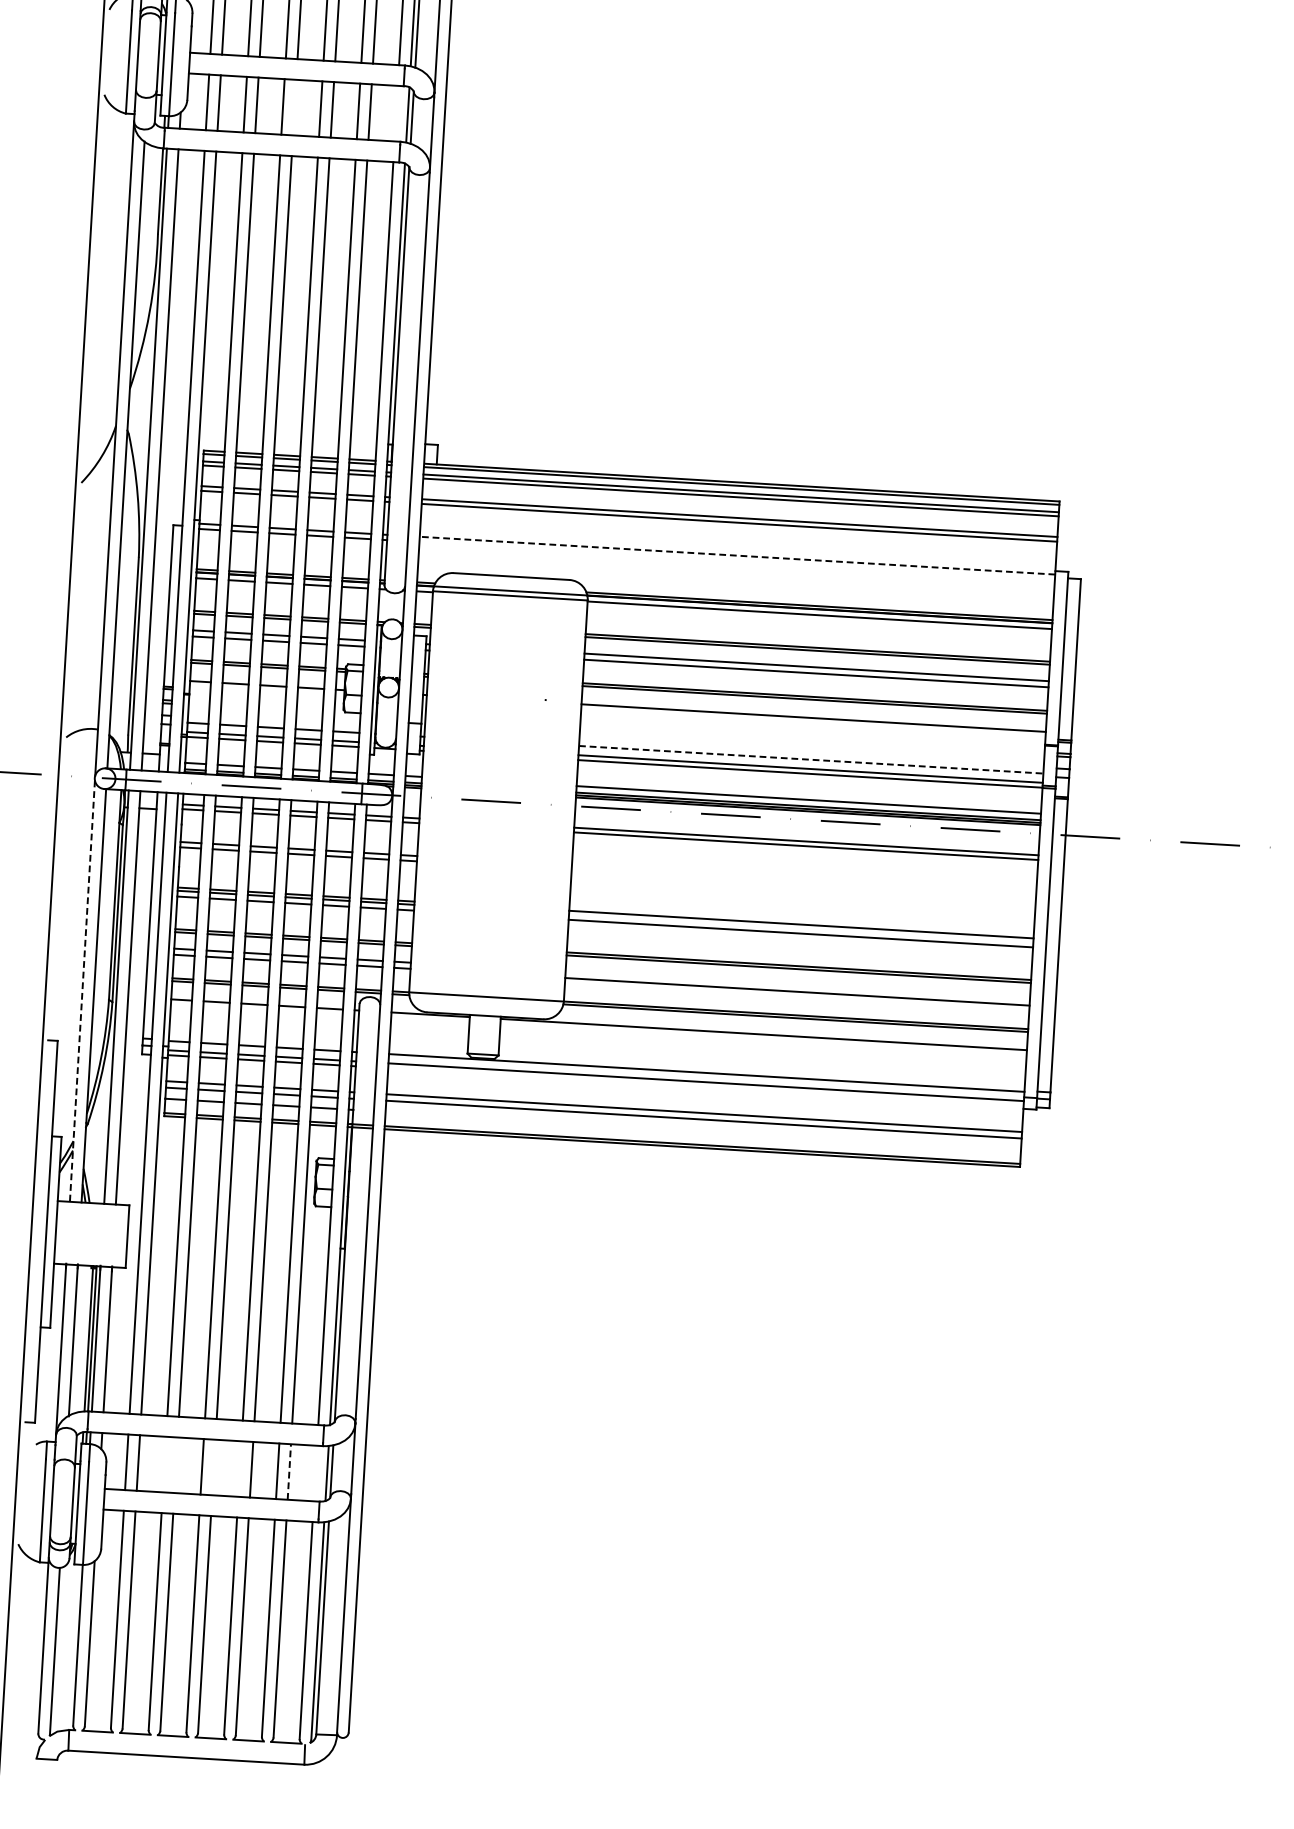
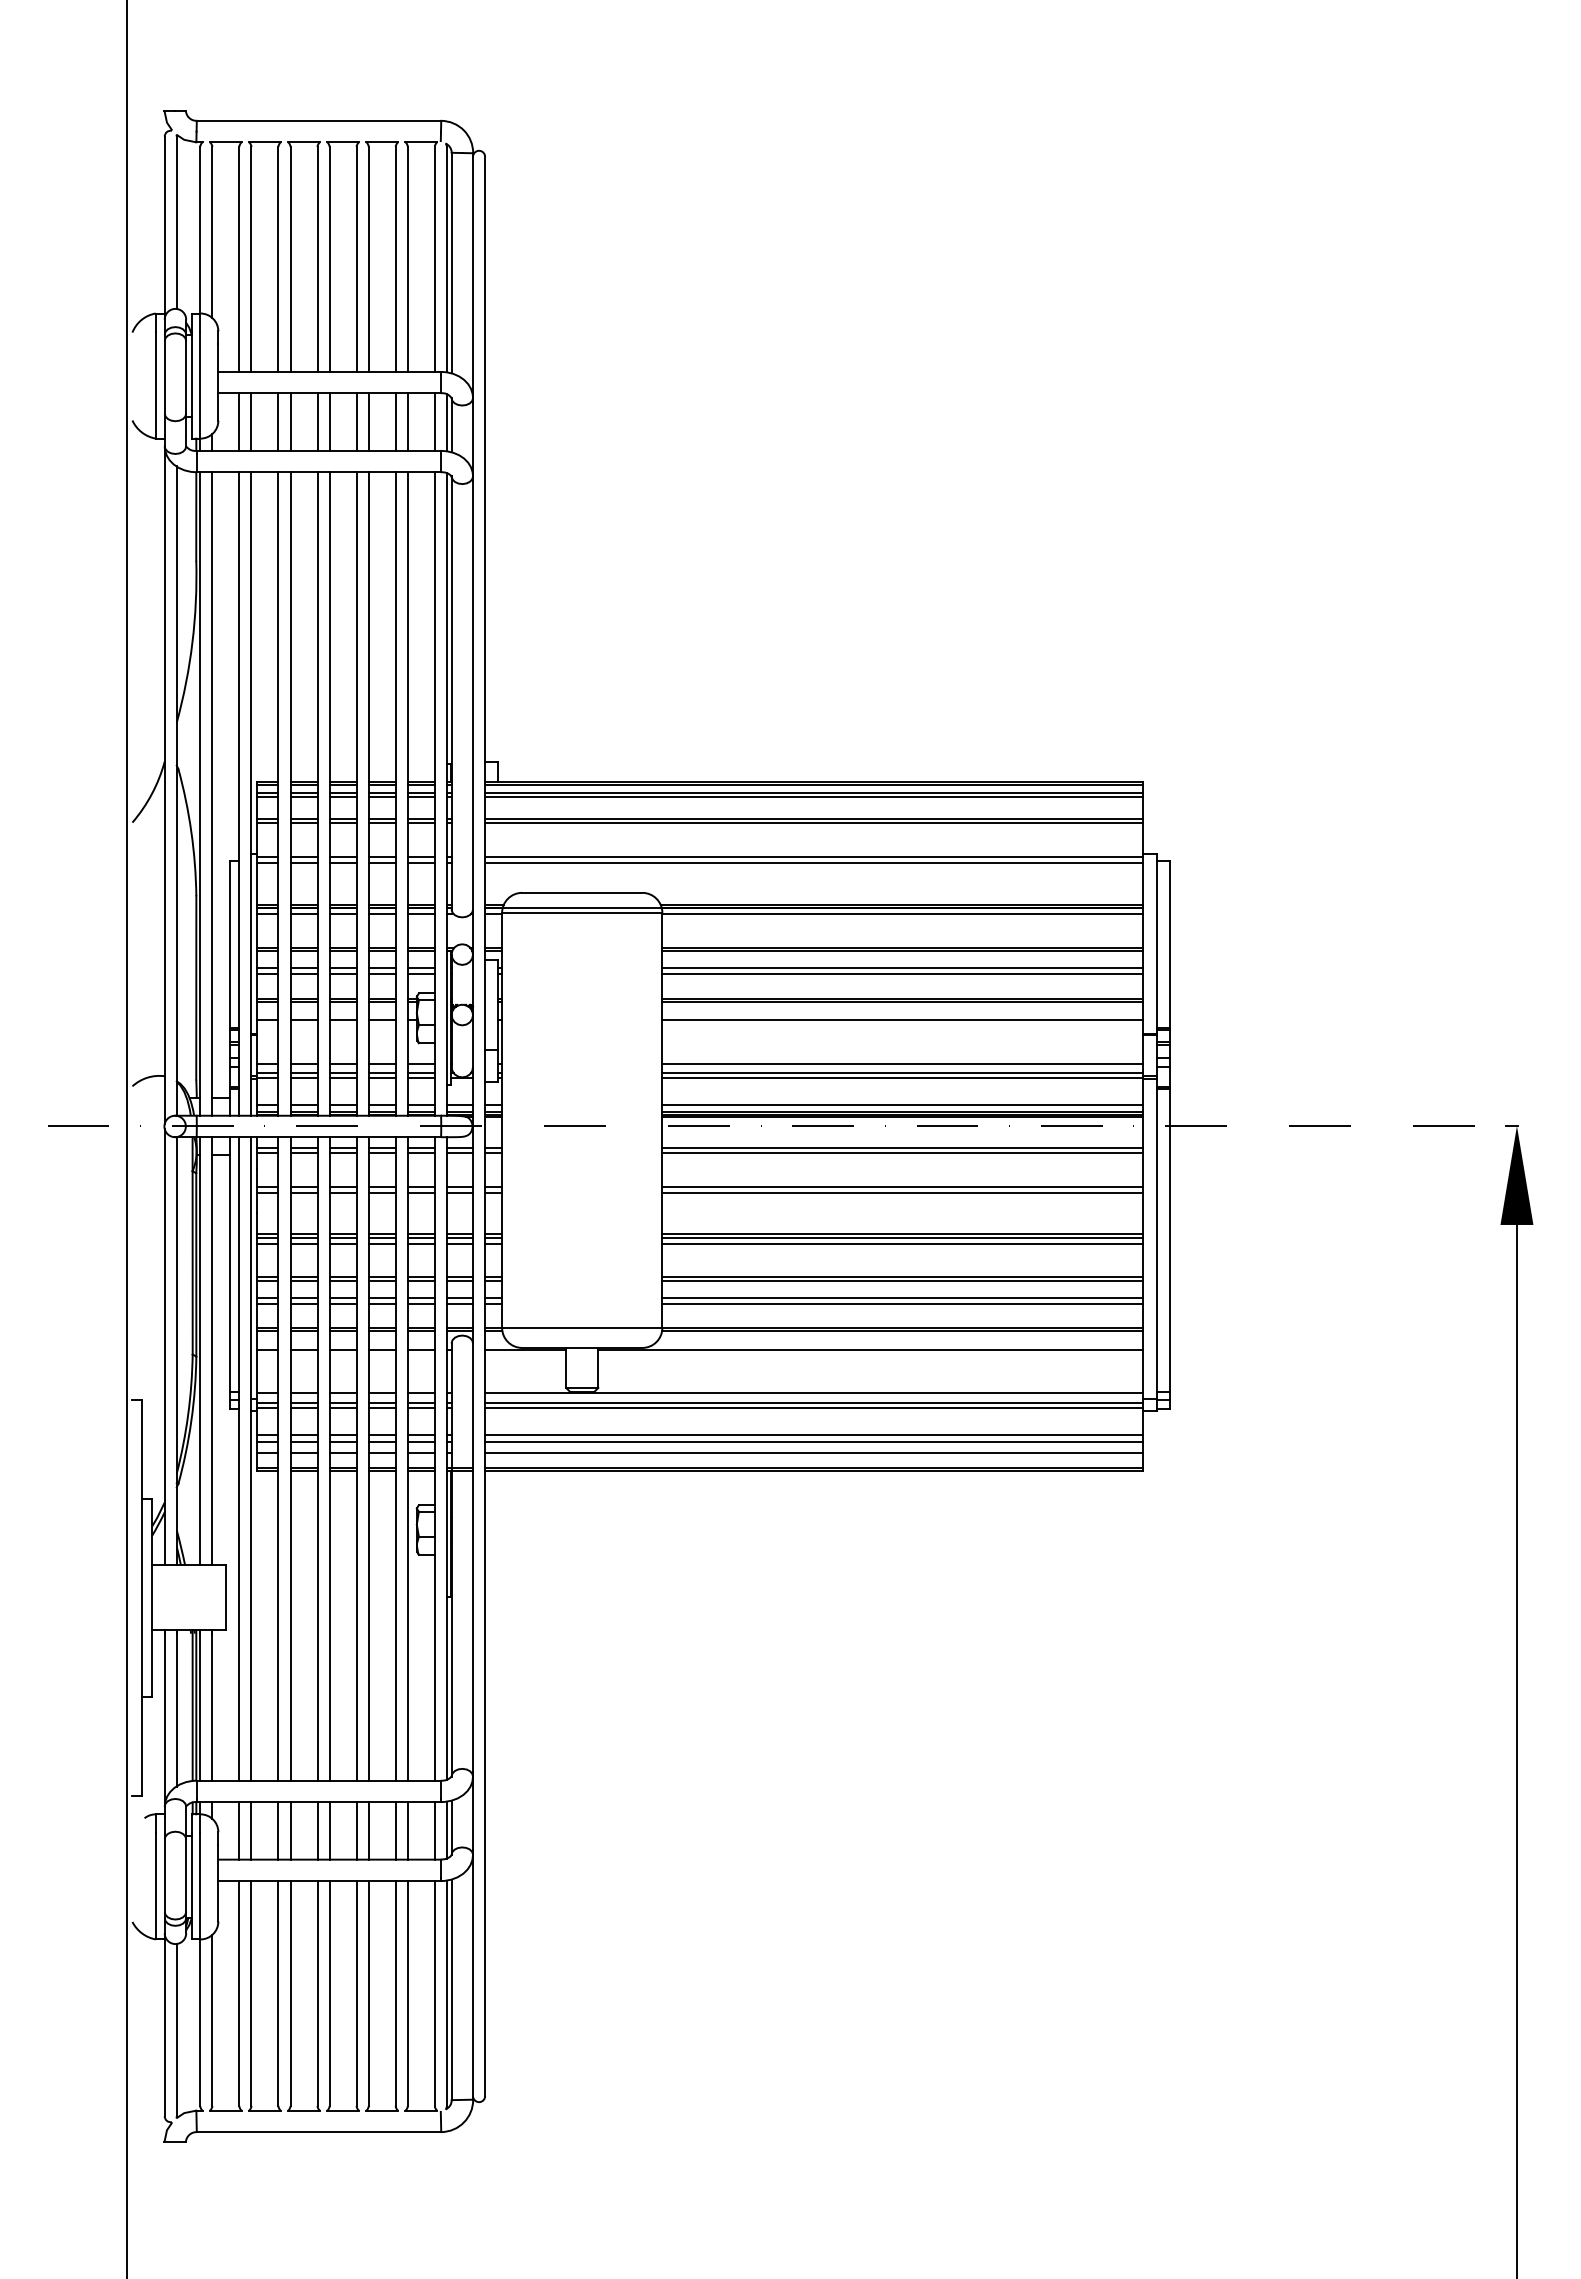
line: (294, 107) -> (329, 421), added
line: (395, 113) -> (434, 421), added
line: (737, 555) -> (814, 857), dashed -> solid
line: (737, 560) -> (814, 862), added
line: (810, 759) -> (902, 1063), dashed -> solid
line: (803, 879) -> (902, 1187), added
line: (803, 884) -> (902, 1192), added
line: (800, 927) -> (902, 1237), added
line: (797, 985) -> (902, 1297), added
line: (82, 991) -> (164, 1347), dashed -> solid
line: (706, 1087) -> (814, 1408), added
line: (703, 1131) -> (814, 1453), added
line: (164, 1464) -> (278, 1830), added
line: (176, 1464) -> (290, 1830), added
line: (213, 1467) -> (329, 1830), added
line: (239, 1468) -> (356, 1830), added
line: (289, 1471) -> (407, 1830), dashed -> solid
line: (315, 1473) -> (434, 1830), added

